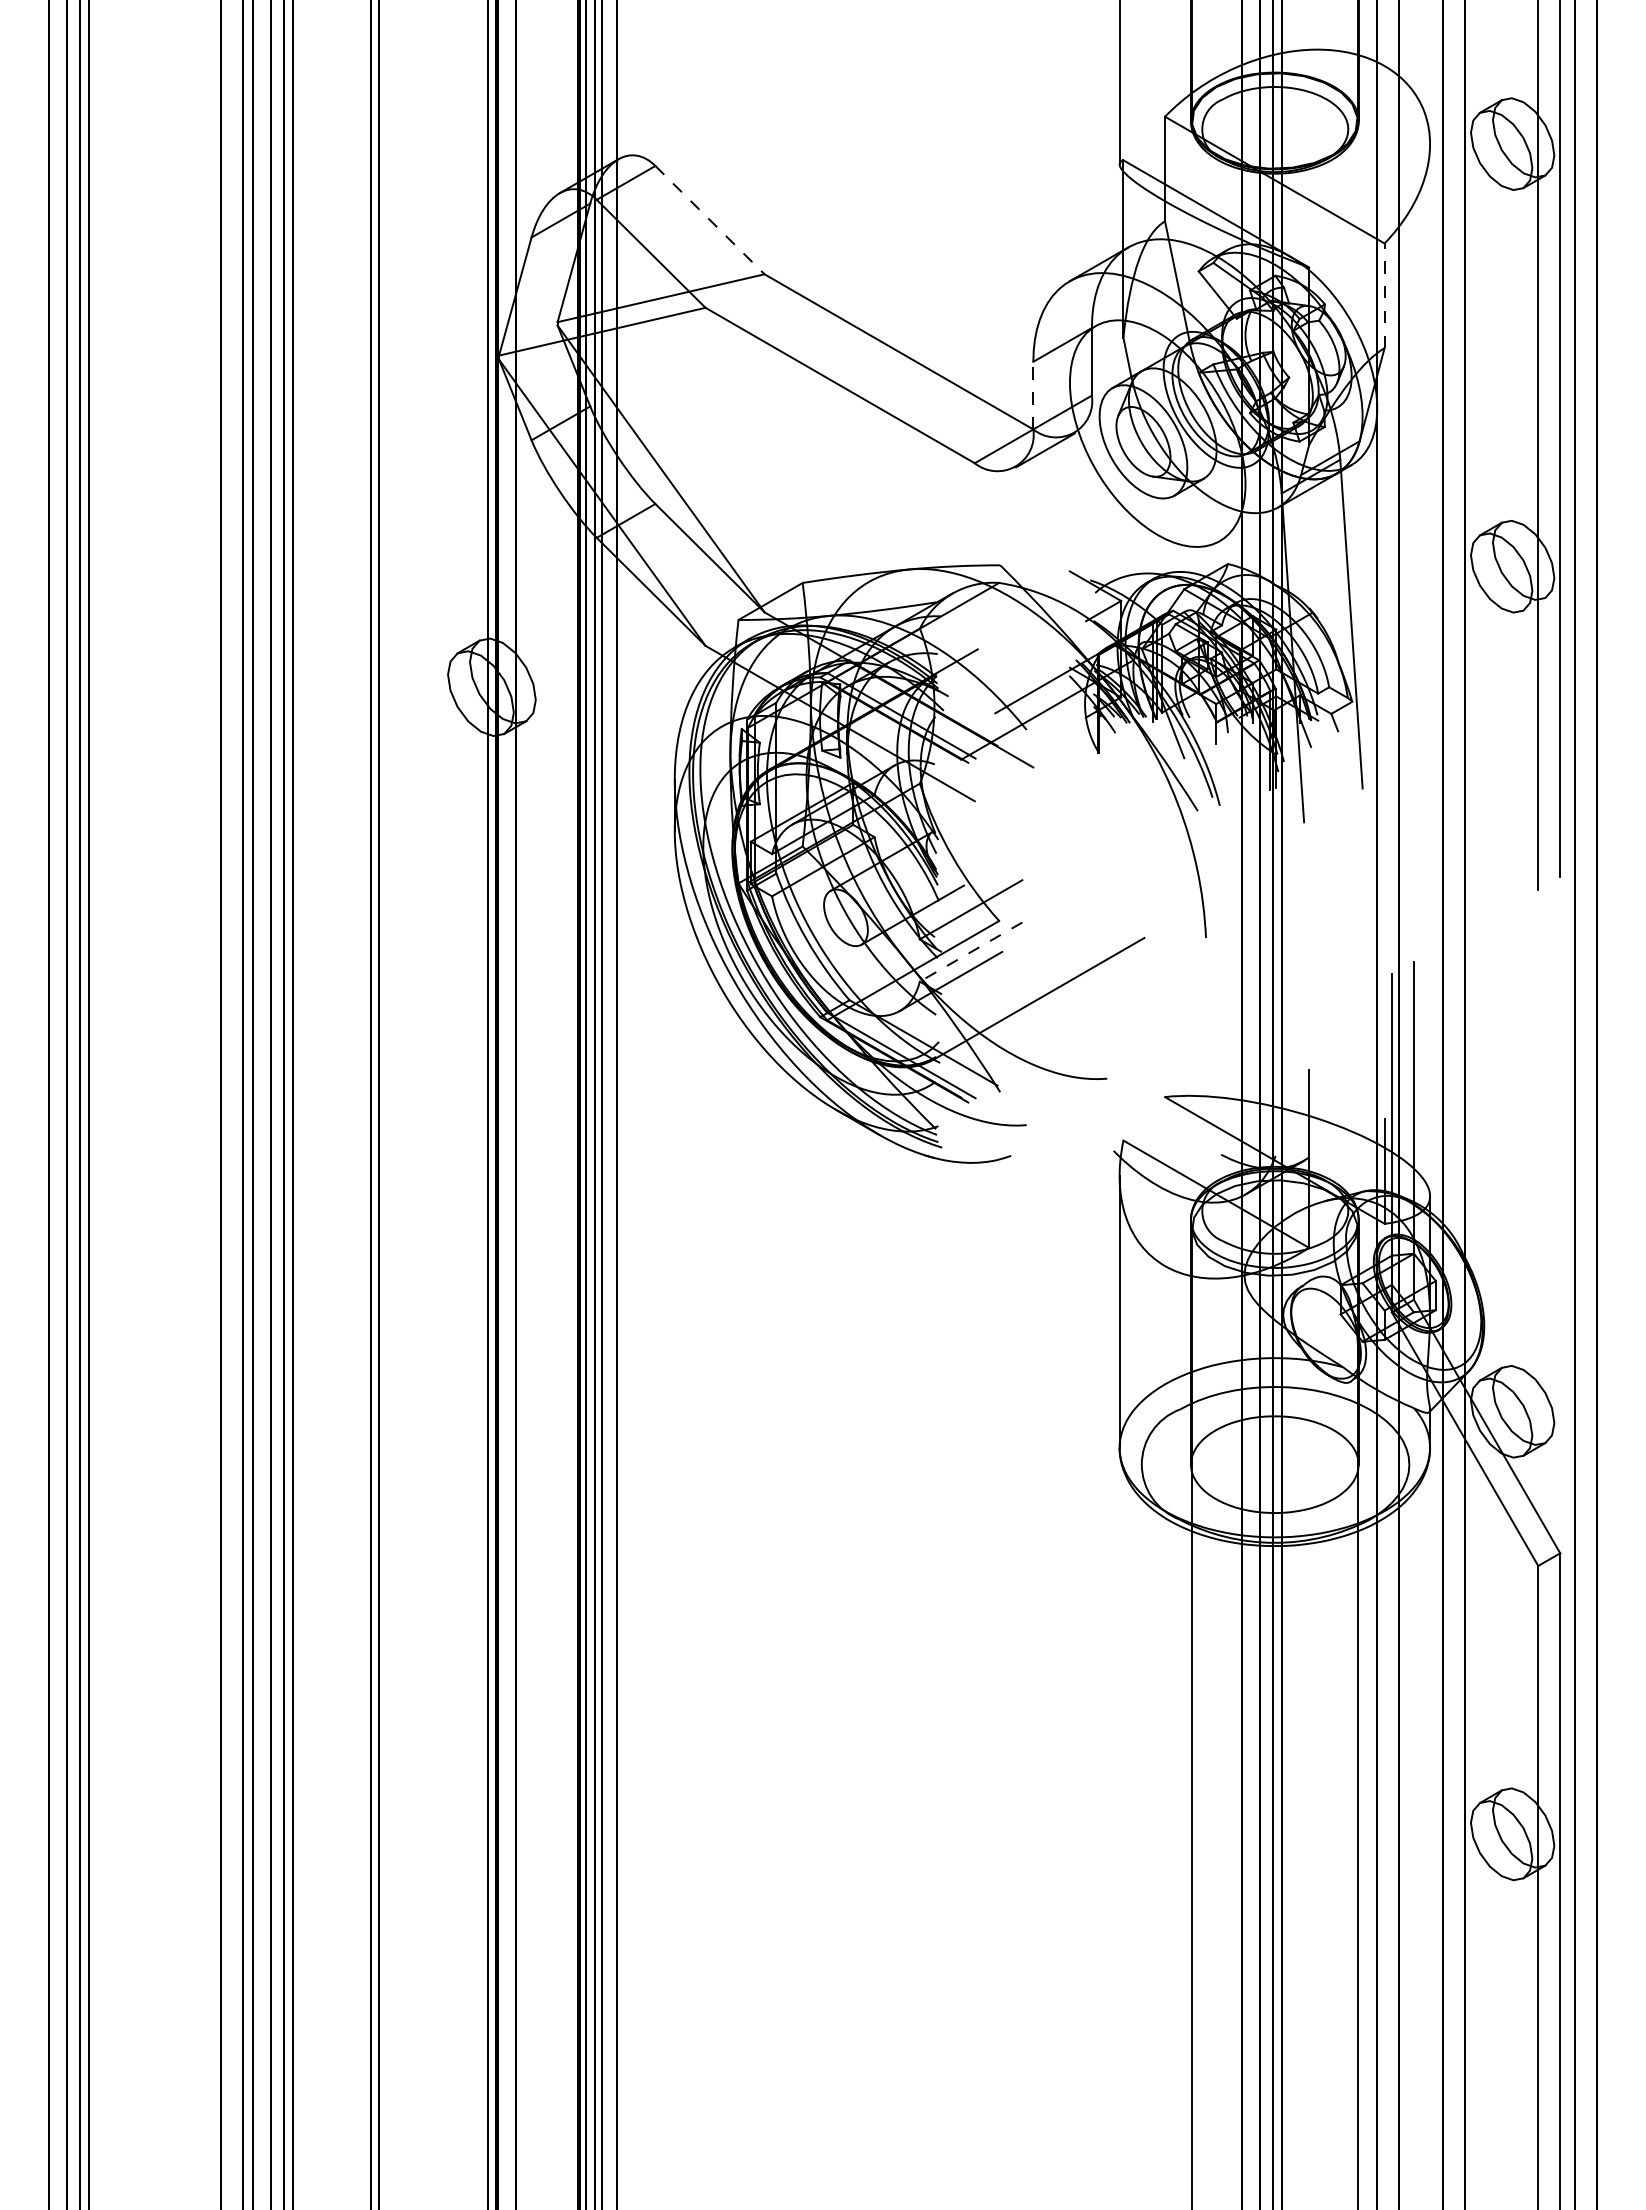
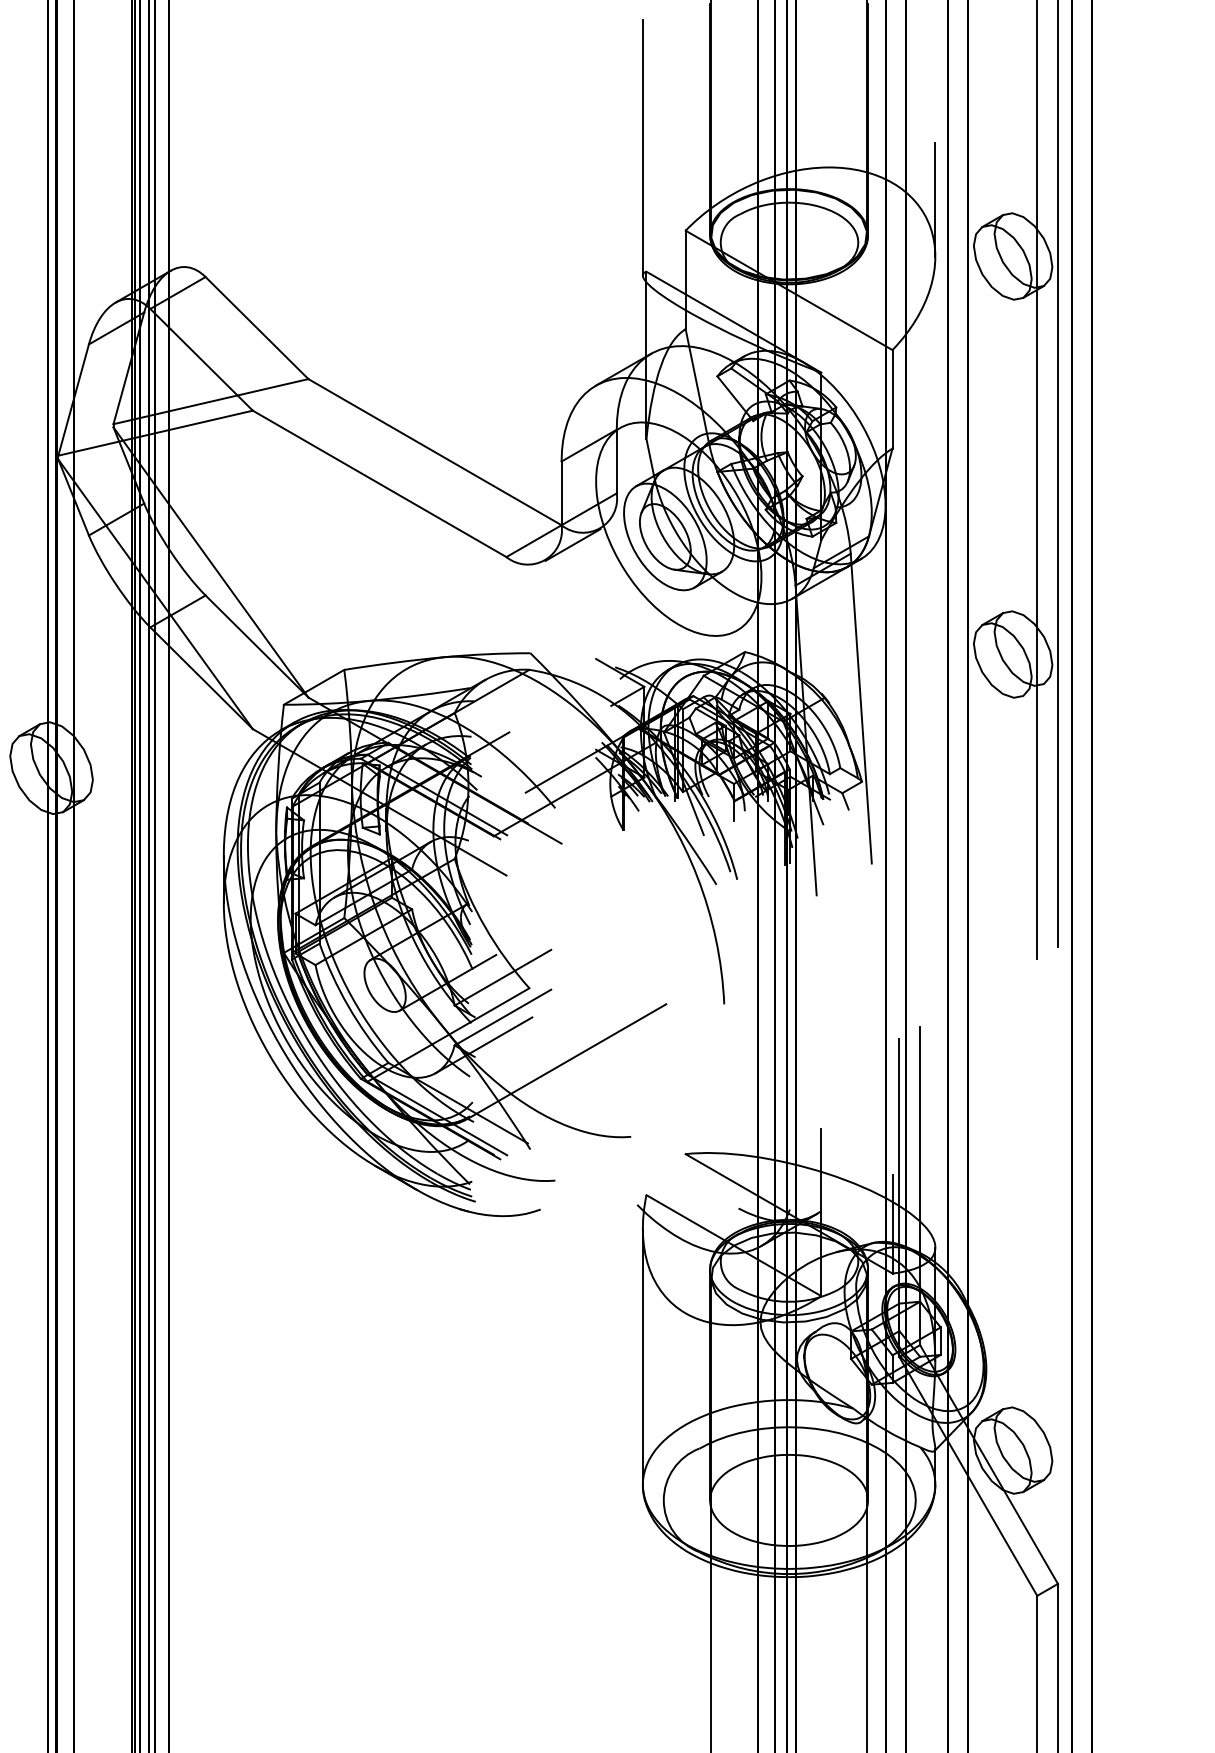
line: (1430, 83) -> (935, 199), added
line: (710, 220) -> (257, 328), dashed -> solid
line: (1384, 295) -> (892, 399), dashed -> solid
line: (1033, 395) -> (561, 493), dashed -> solid
line: (970, 952) -> (502, 1017), dashed -> solid

